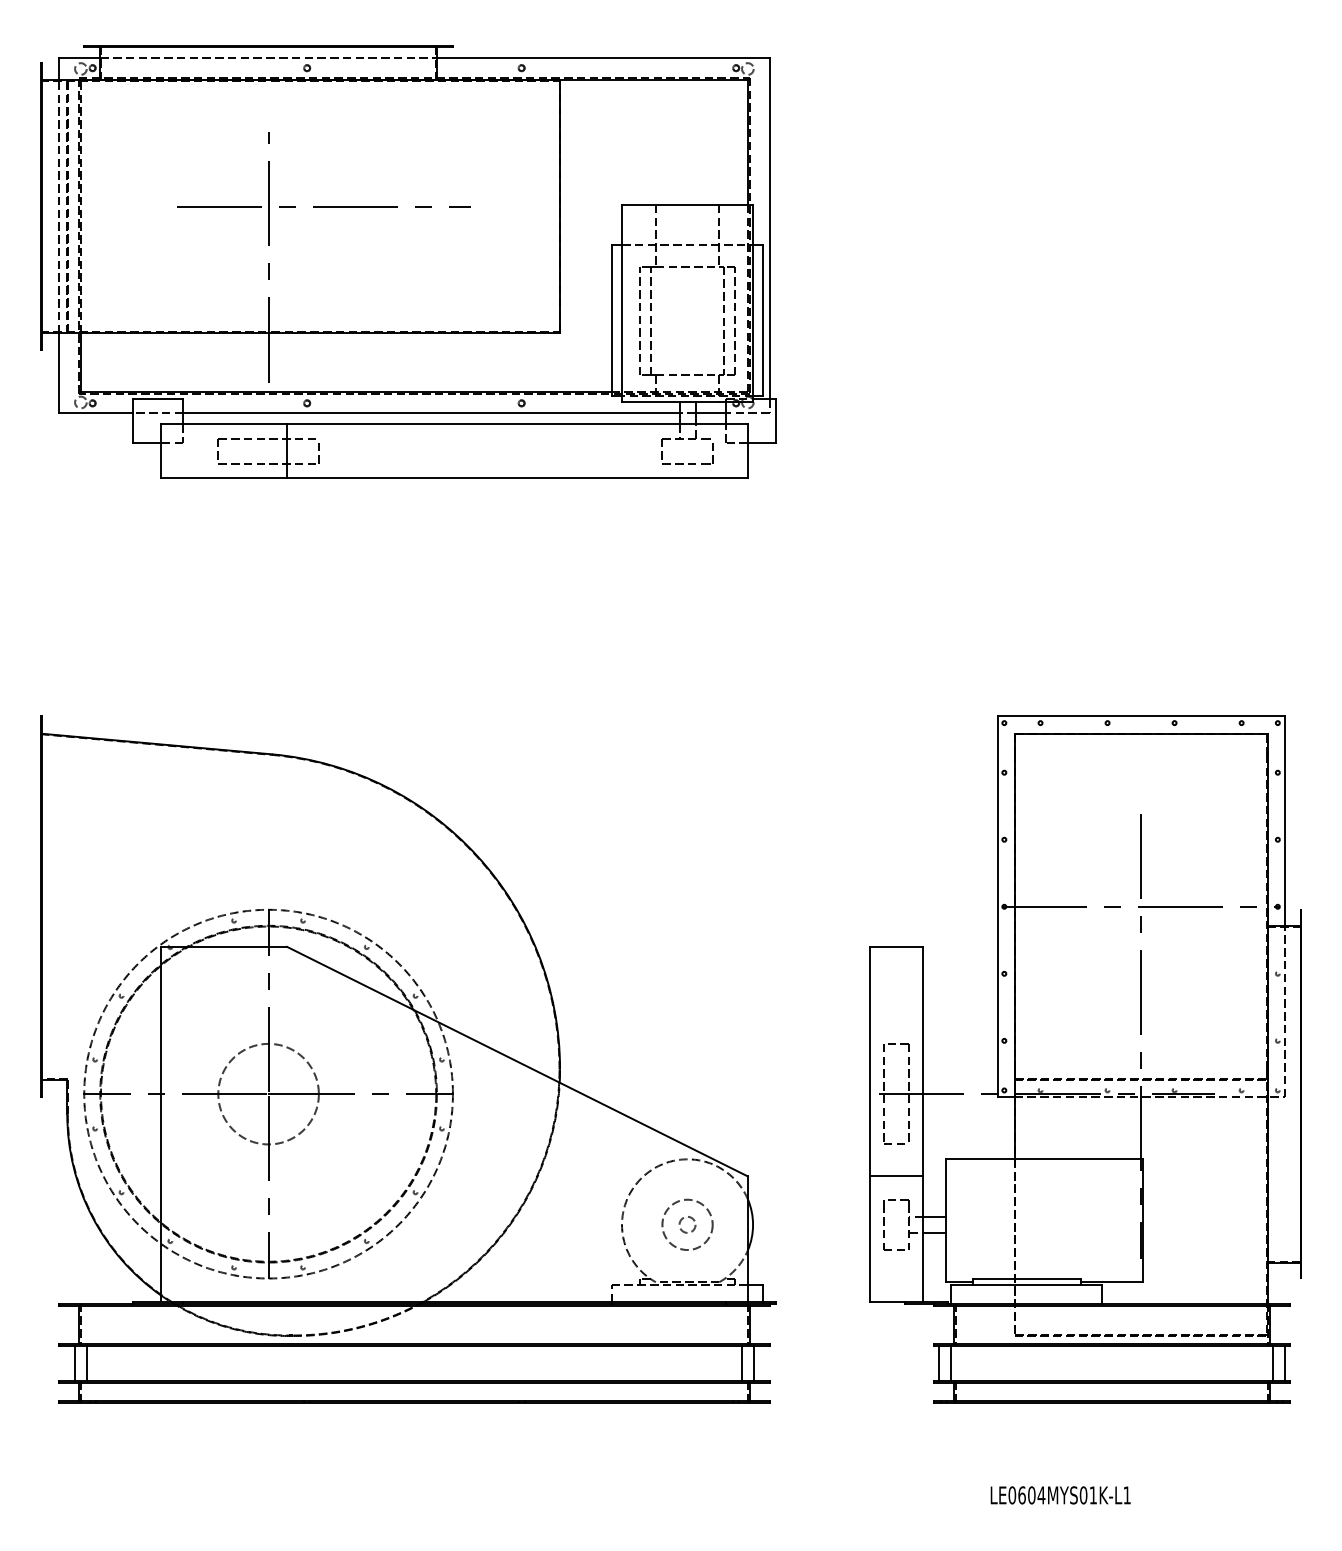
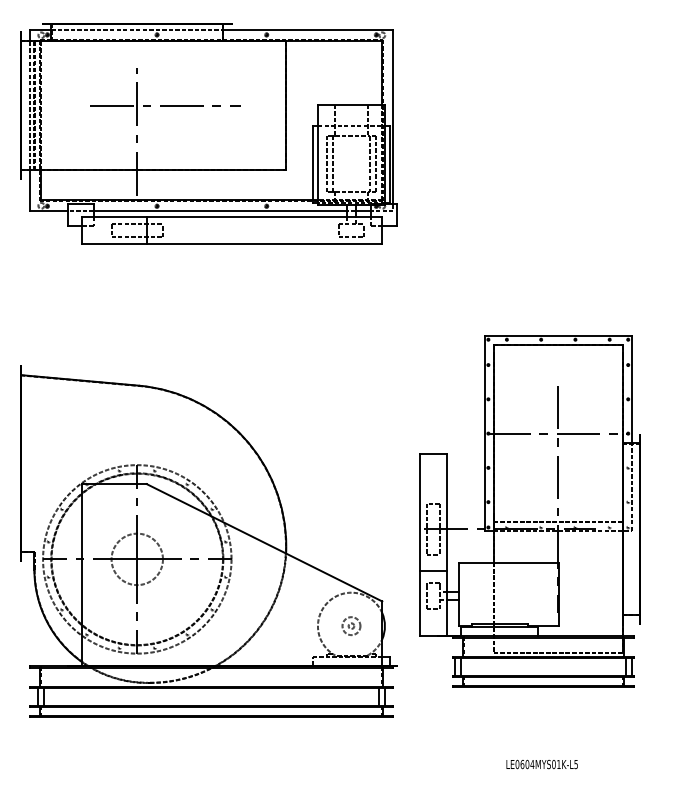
part: (1084, 1059) -> (529, 511), moved
part: (687, 1223) -> (351, 625), size x0.7
text: (1125, 1495) -> (575, 764), LE0604MYS01K-L1 -> LE0604MYS01K-L5

